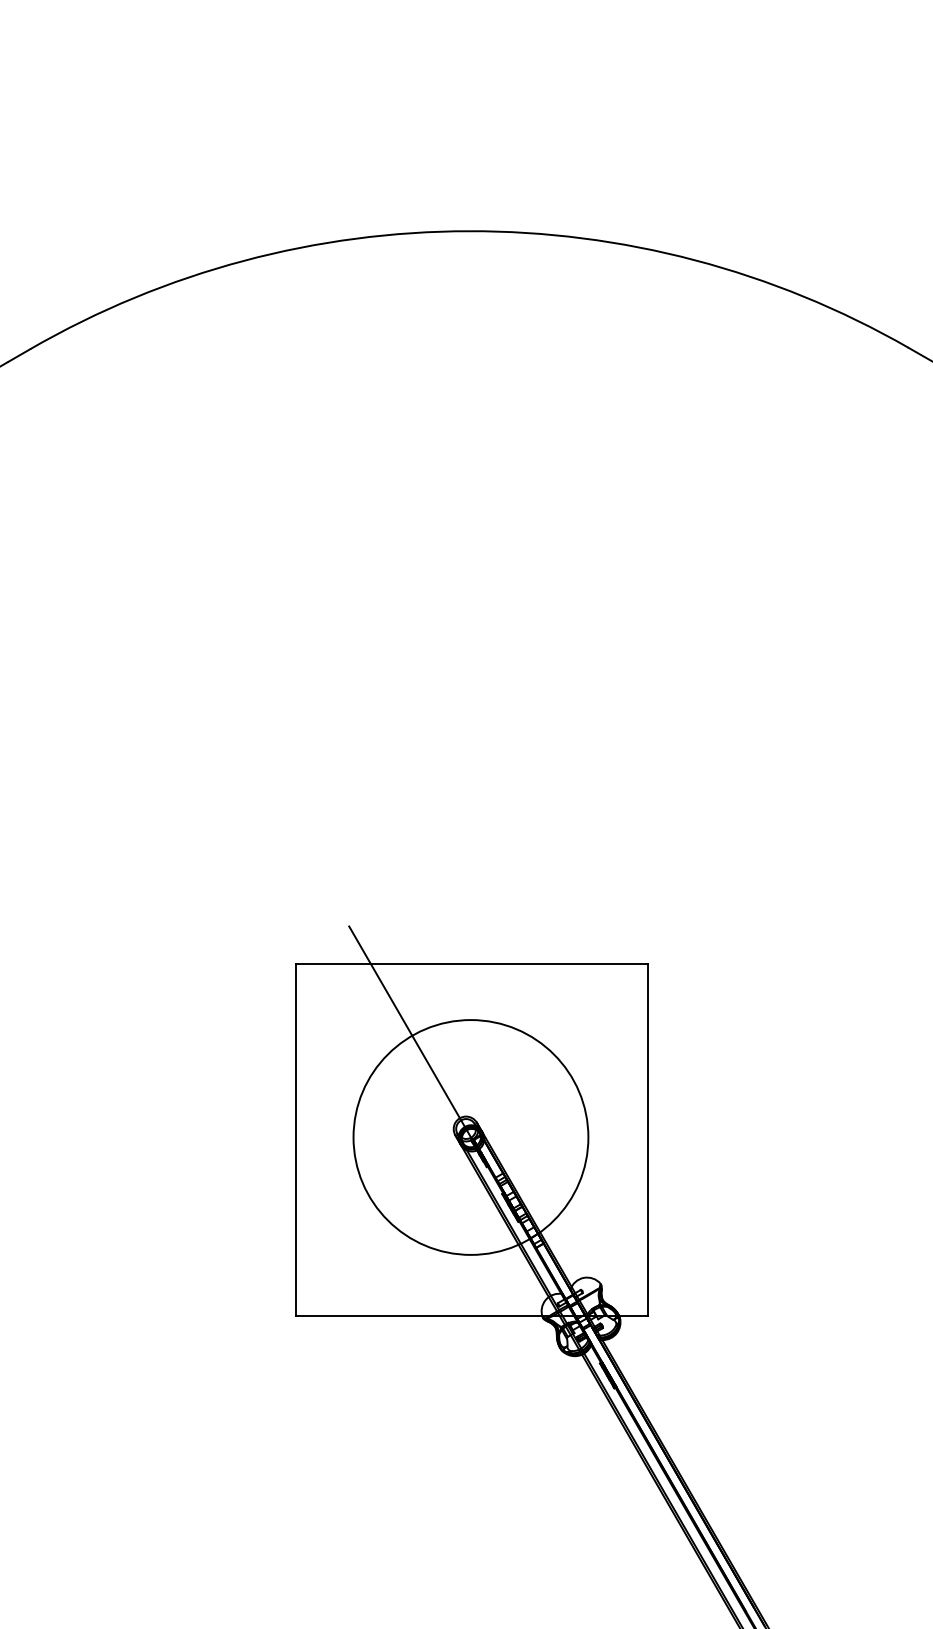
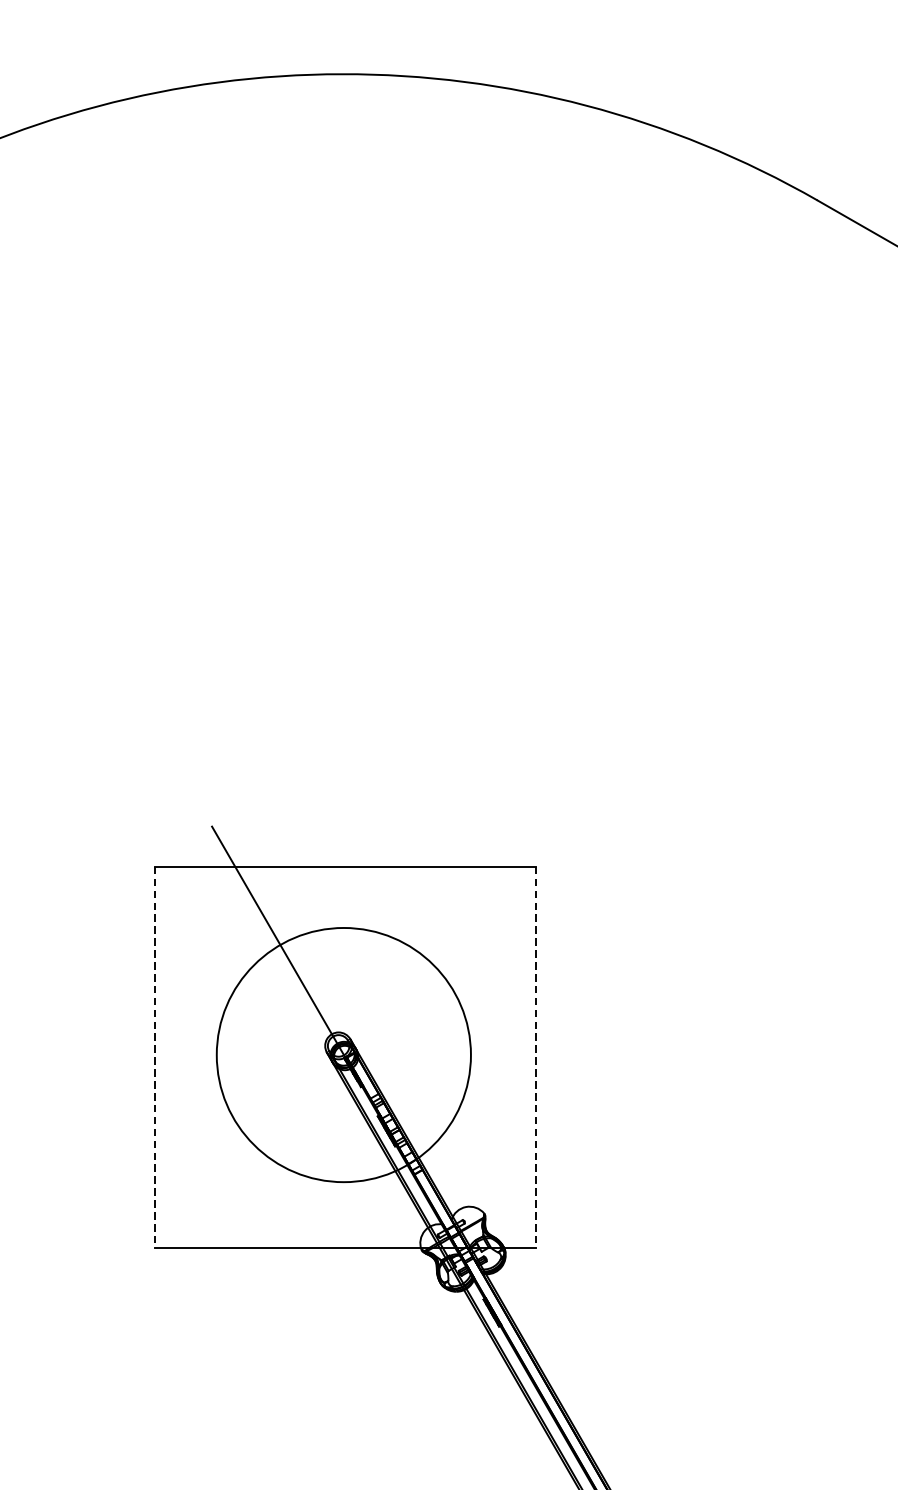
line: (296, 1140) -> (155, 1058), solid -> dashed
line: (648, 1140) -> (536, 1058), solid -> dashed

